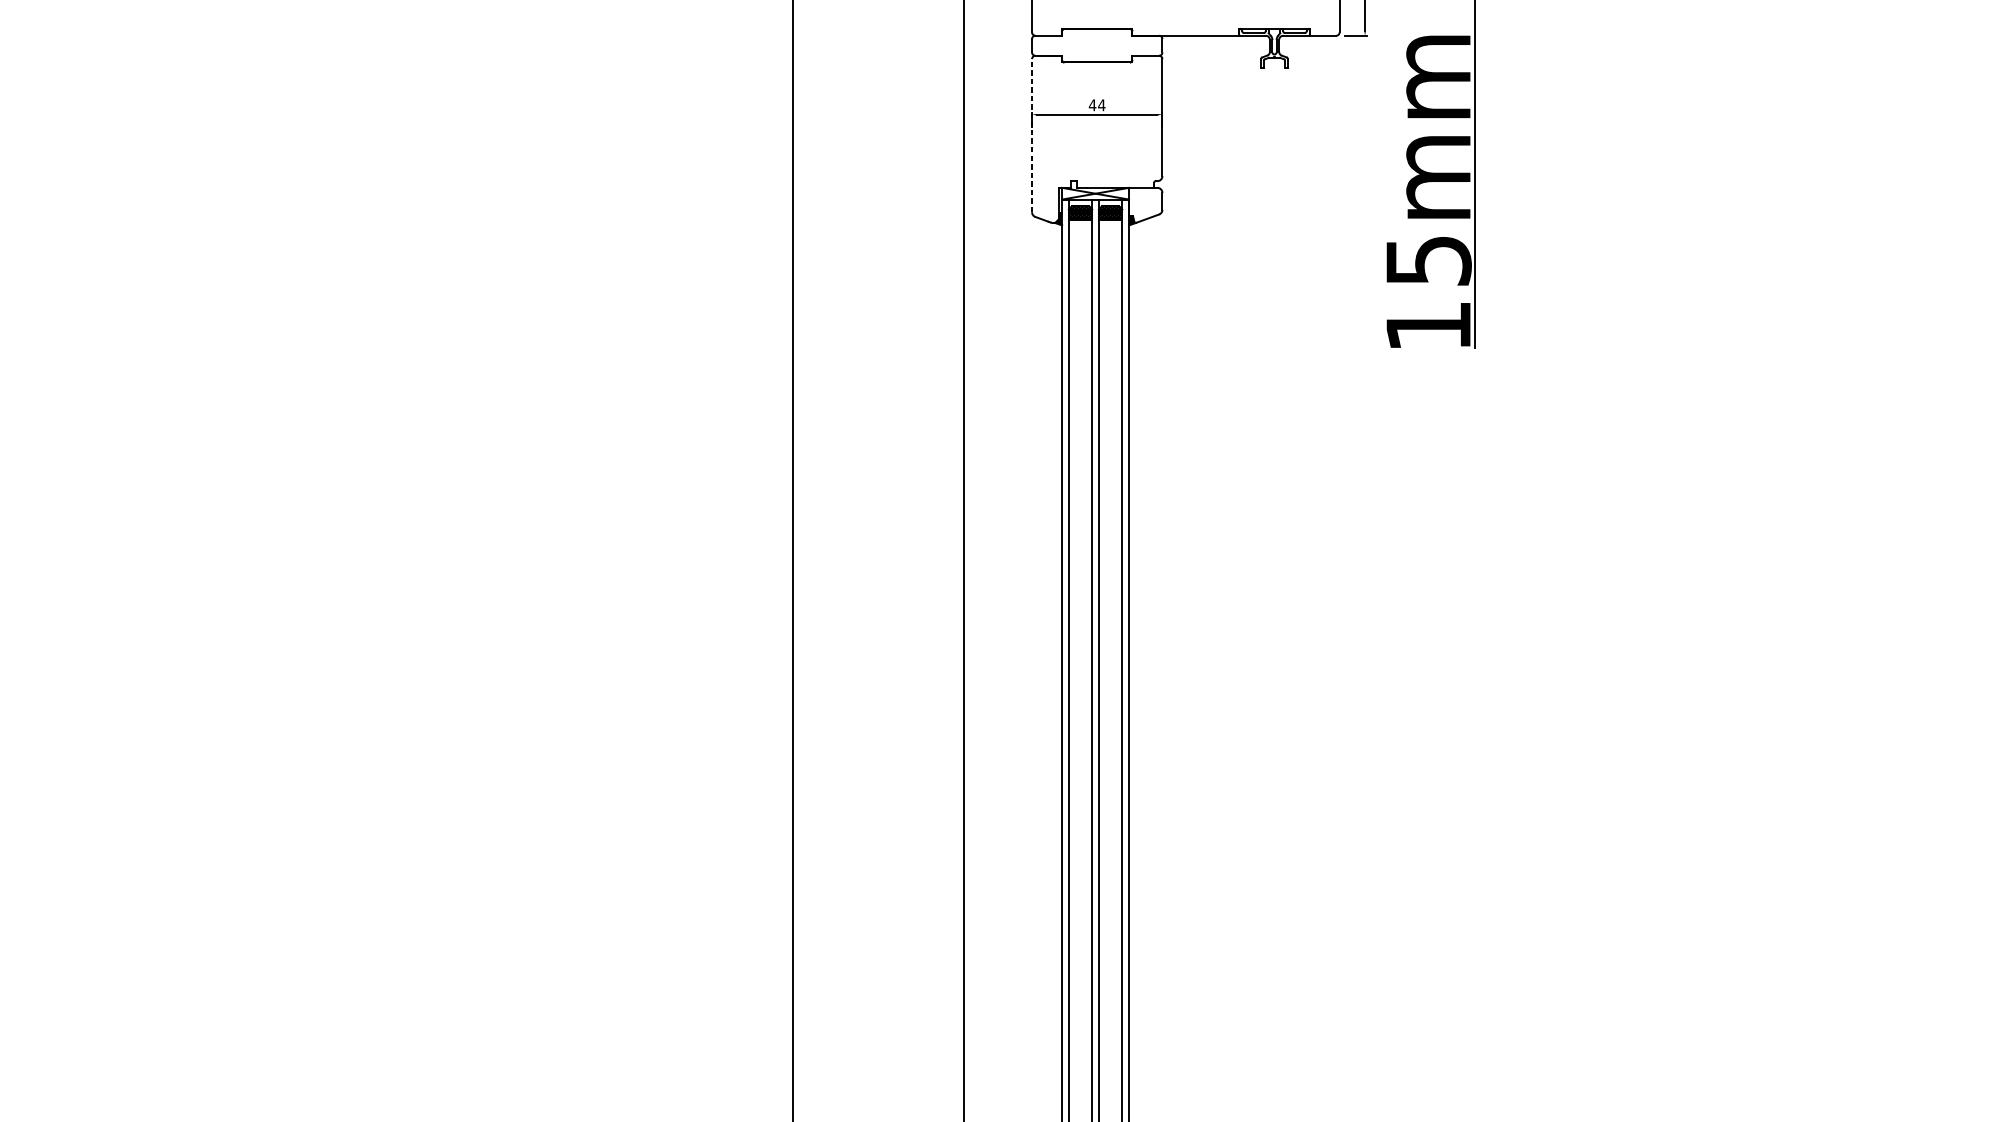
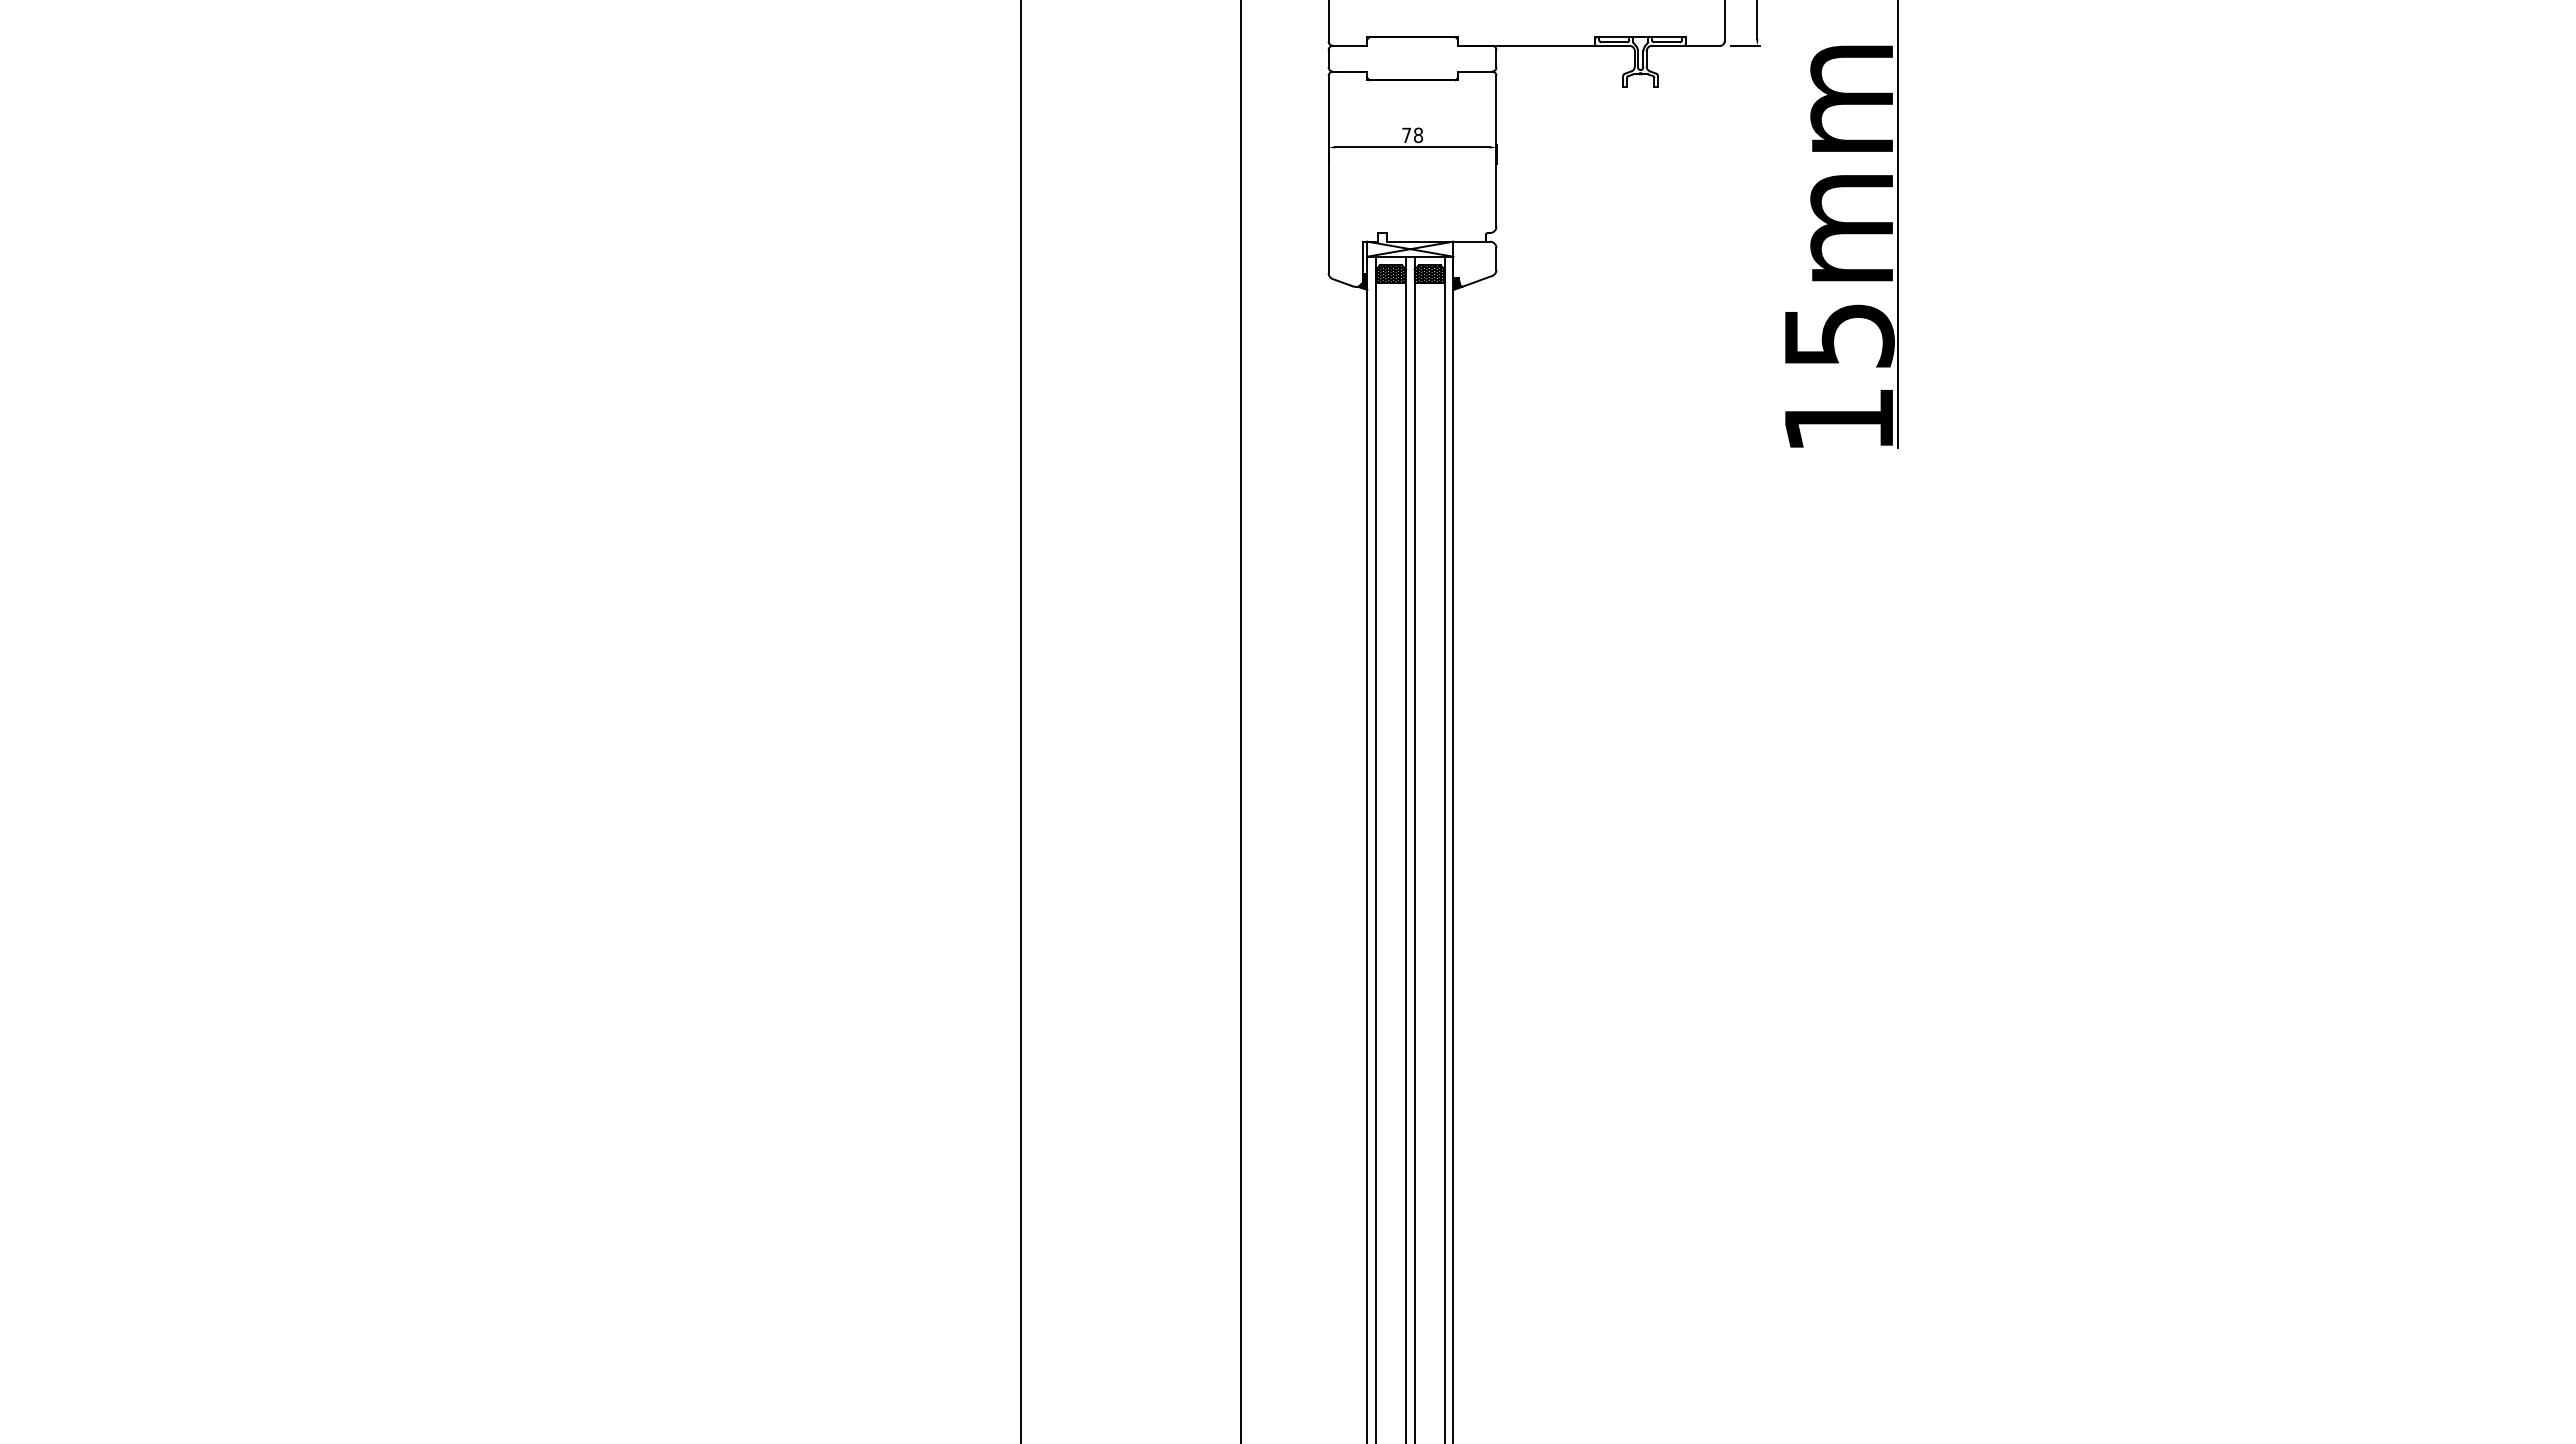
text: (1097, 105) -> (1412, 135), 44 -> 78
line: (1031, 135) -> (1328, 174), dashed -> solid

